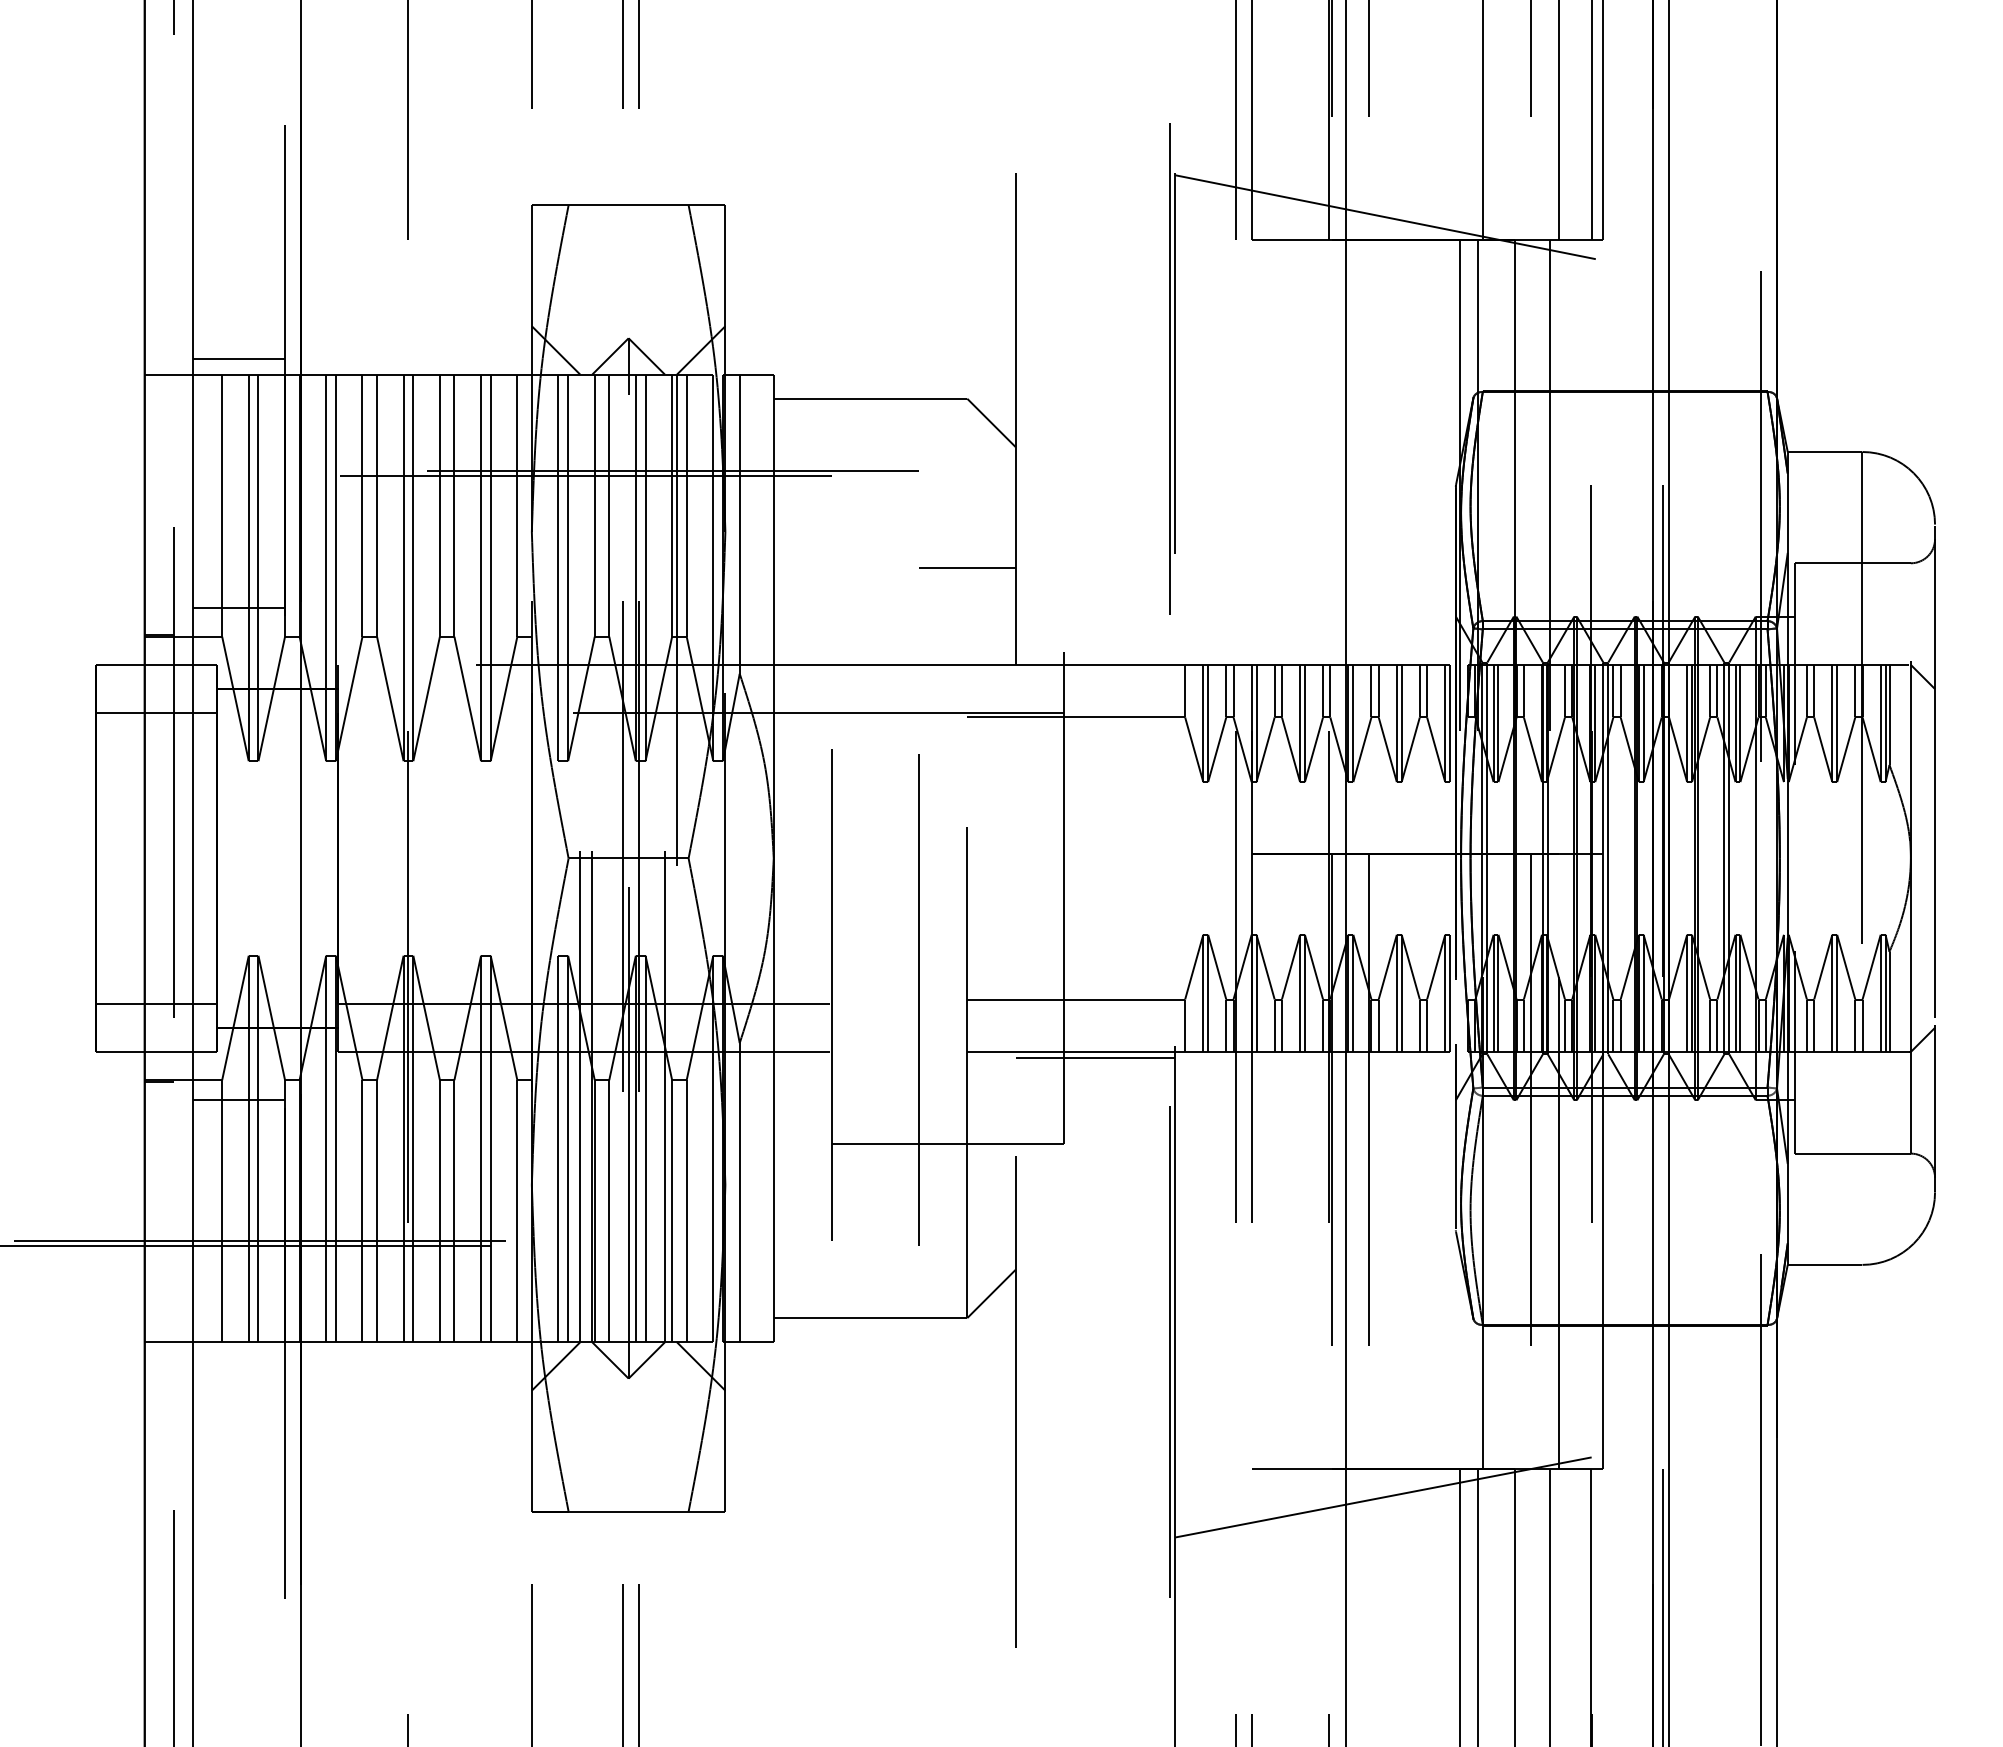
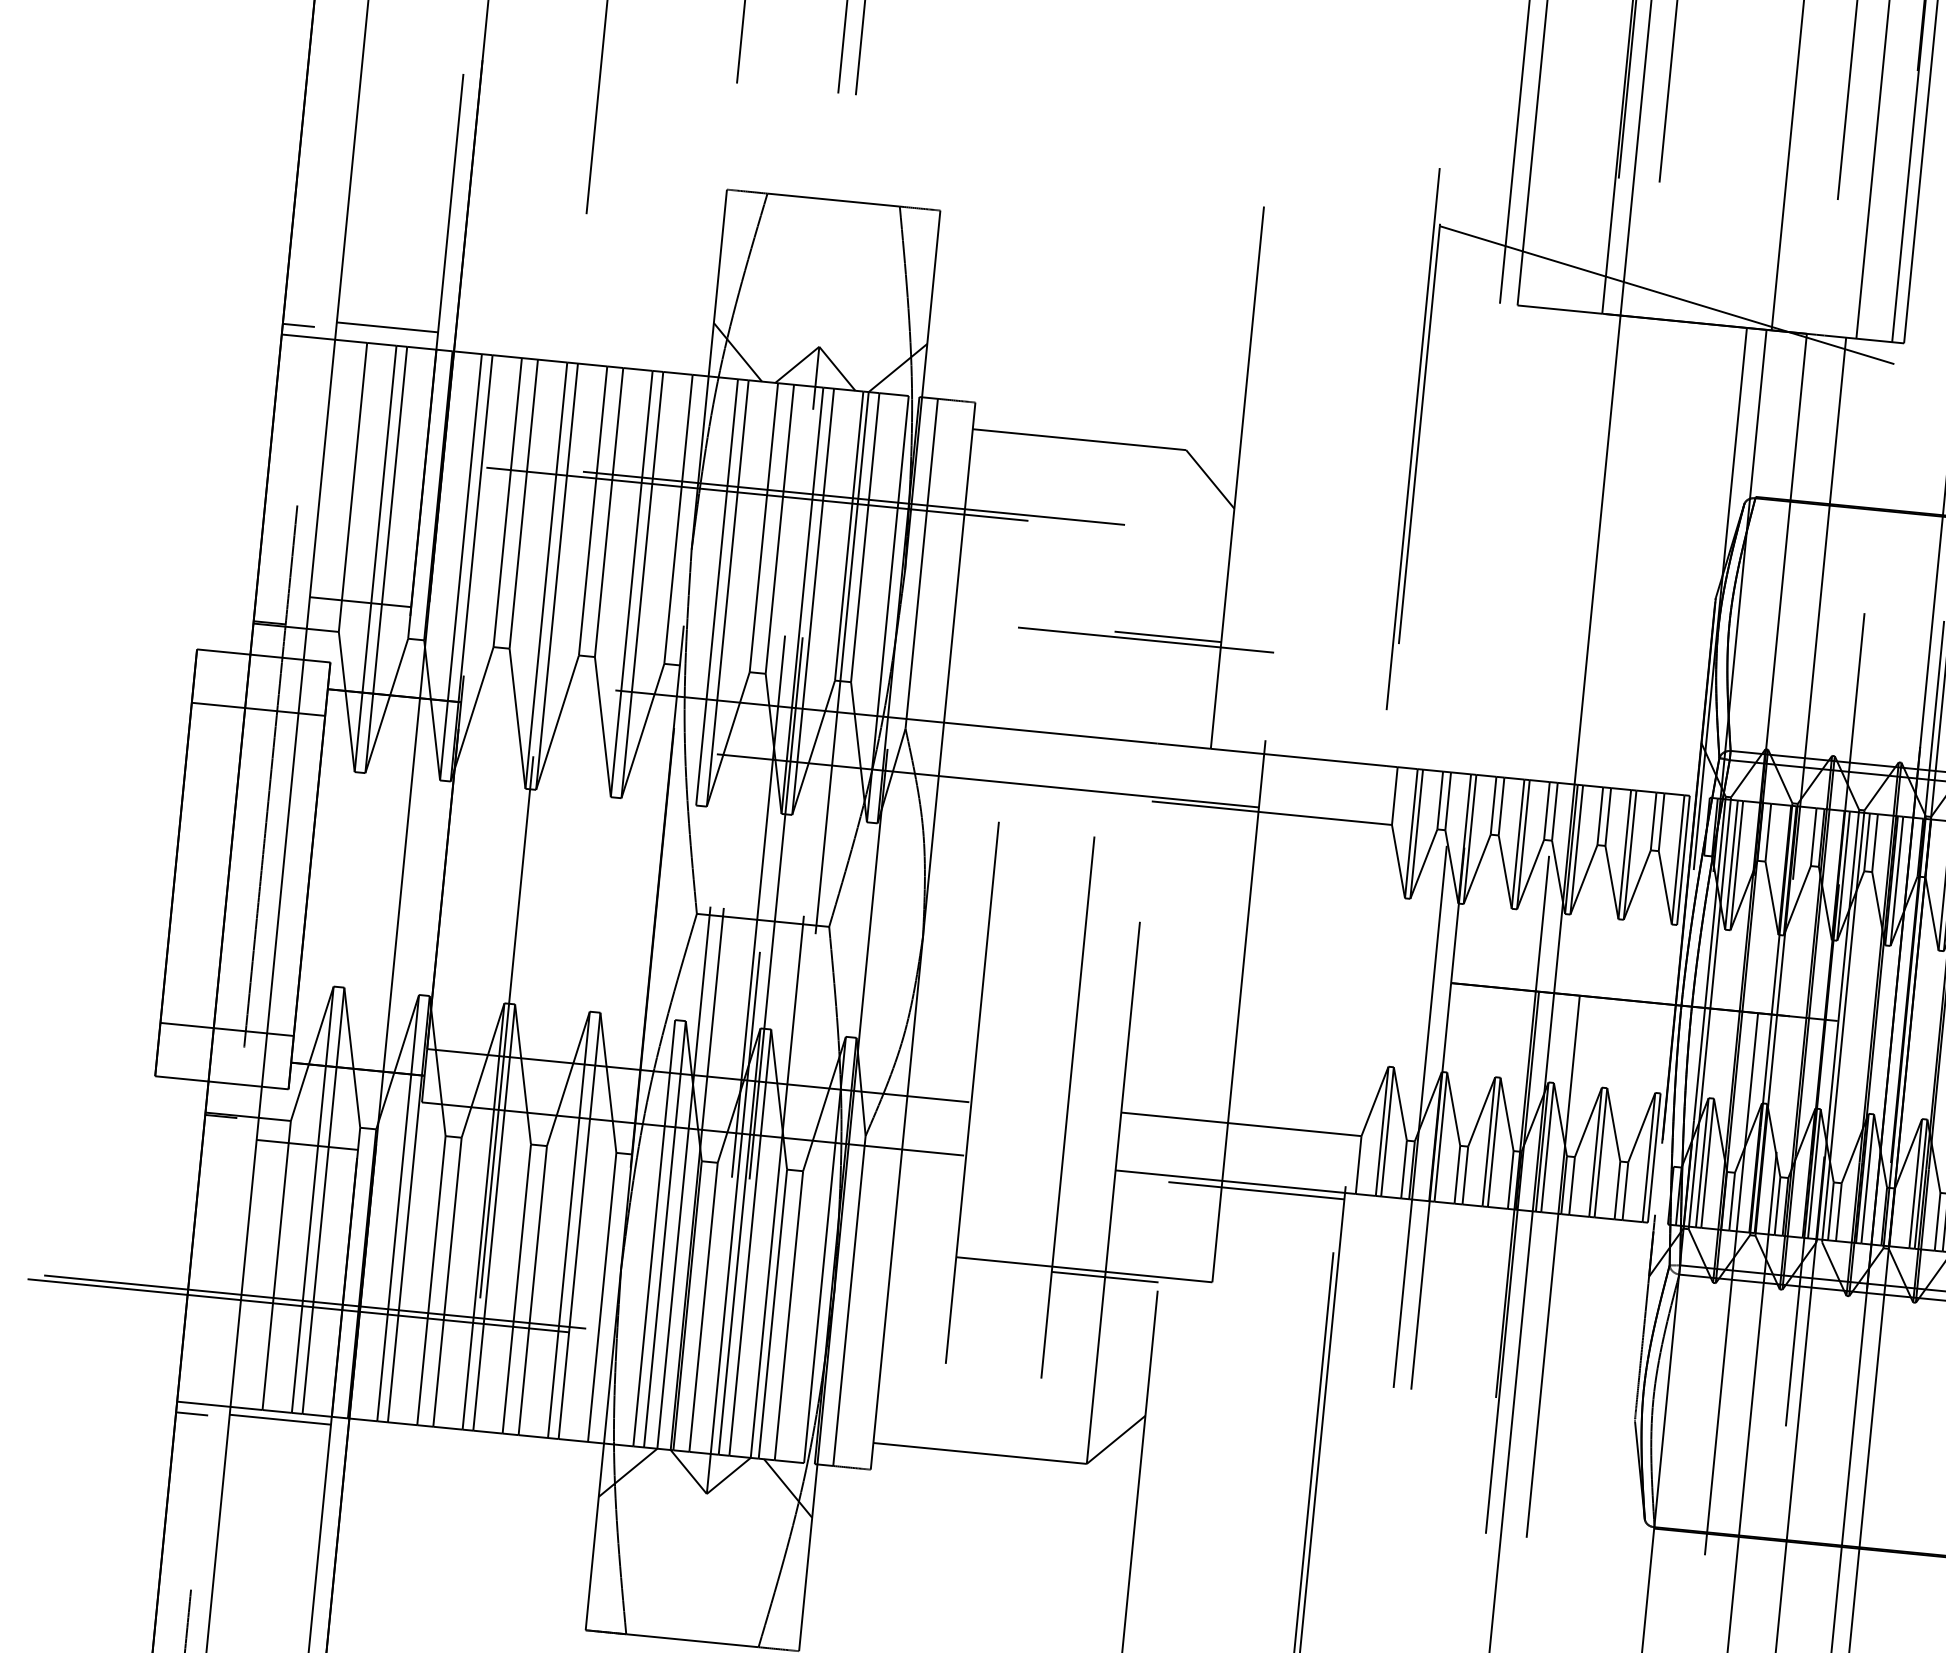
line: (158, 364) -> (298, 324), added
line: (947, 572) -> (1145, 639), added
line: (966, 1148) -> (1104, 1276), added
line: (238, 1349) -> (279, 1419), added
line: (158, 1352) -> (191, 1414), added

